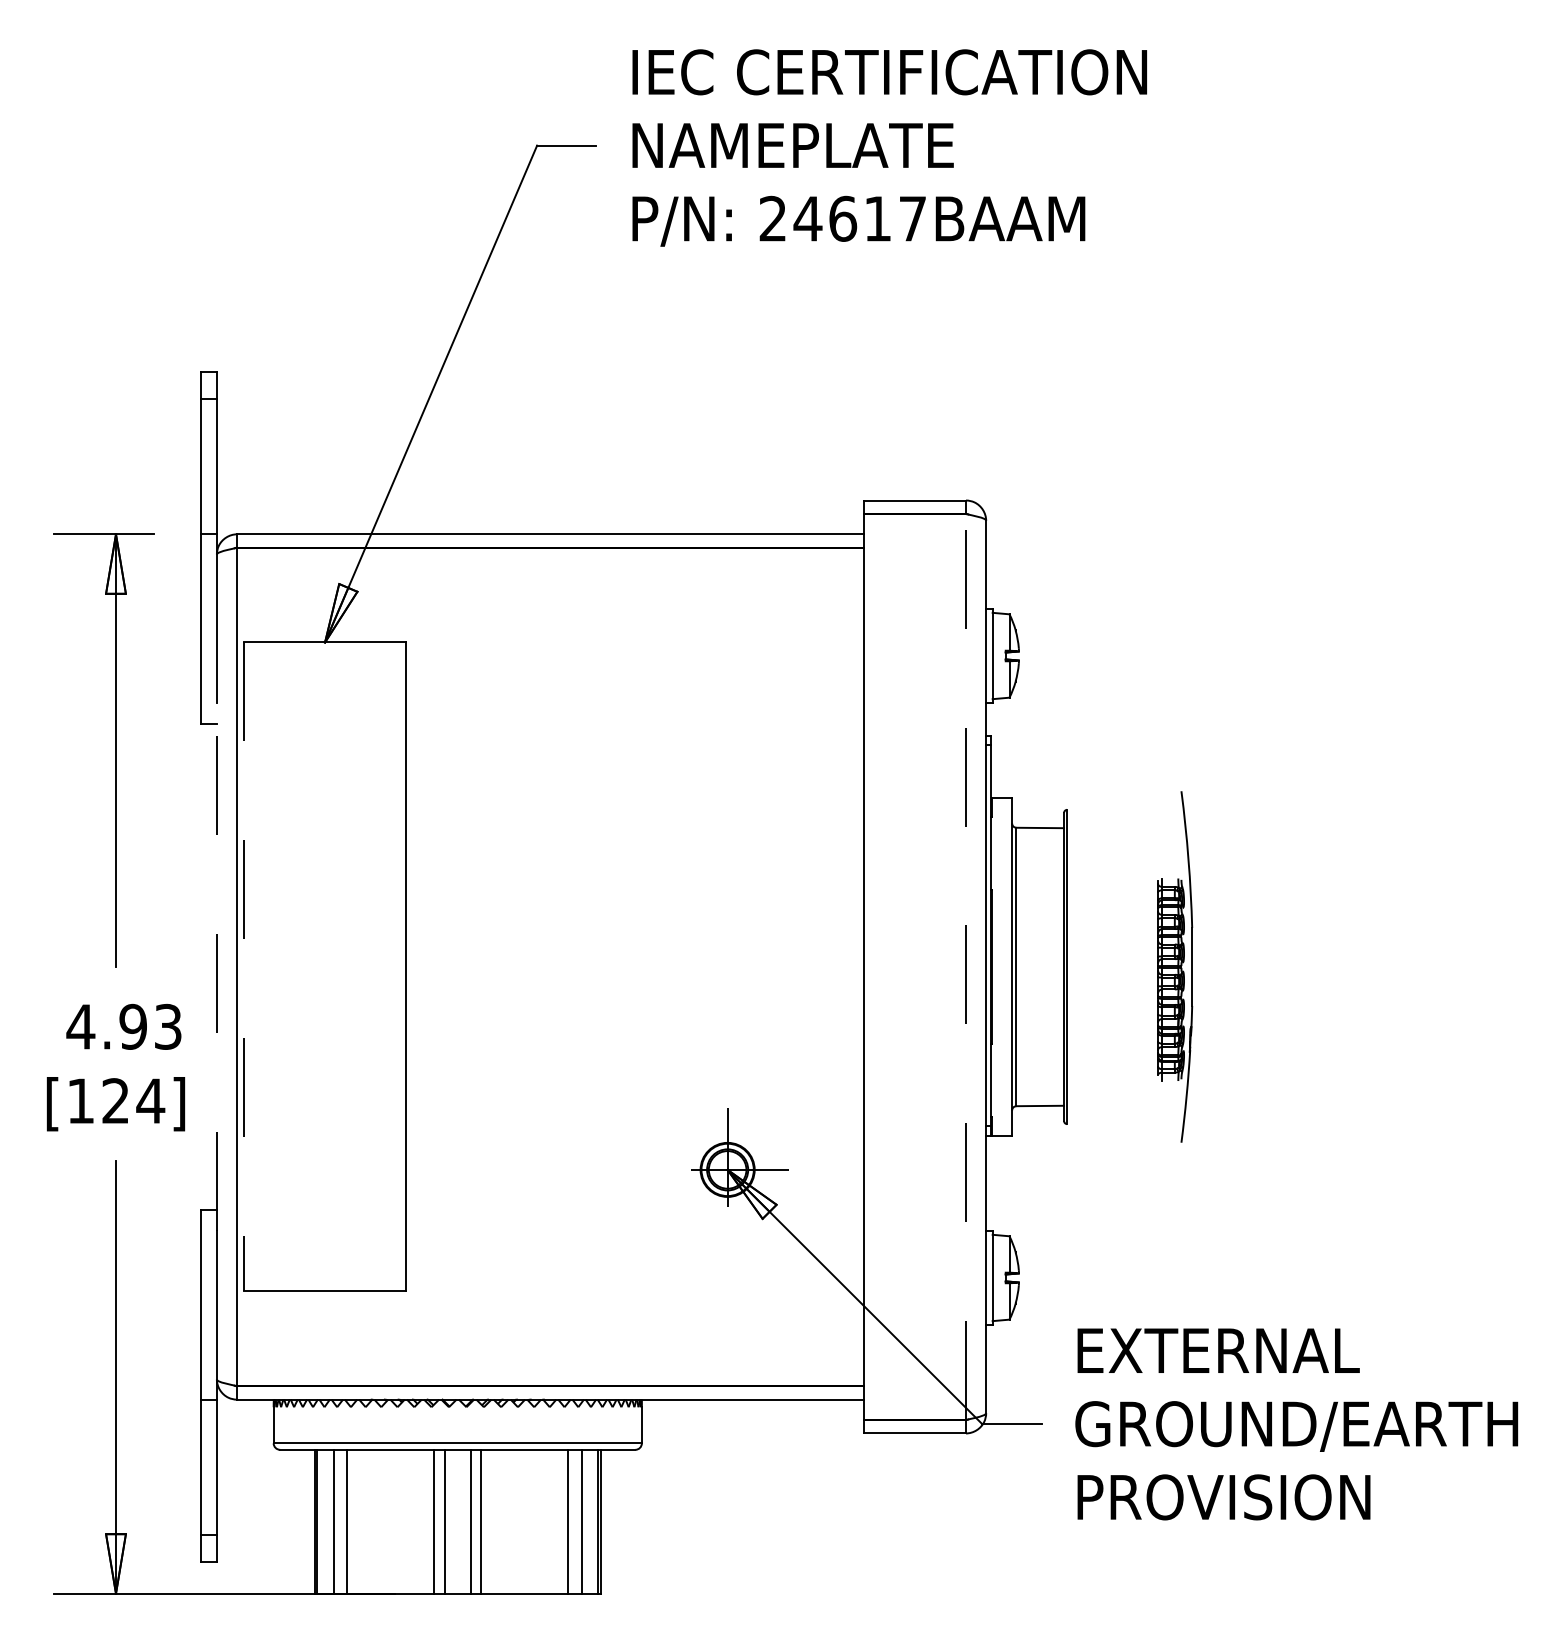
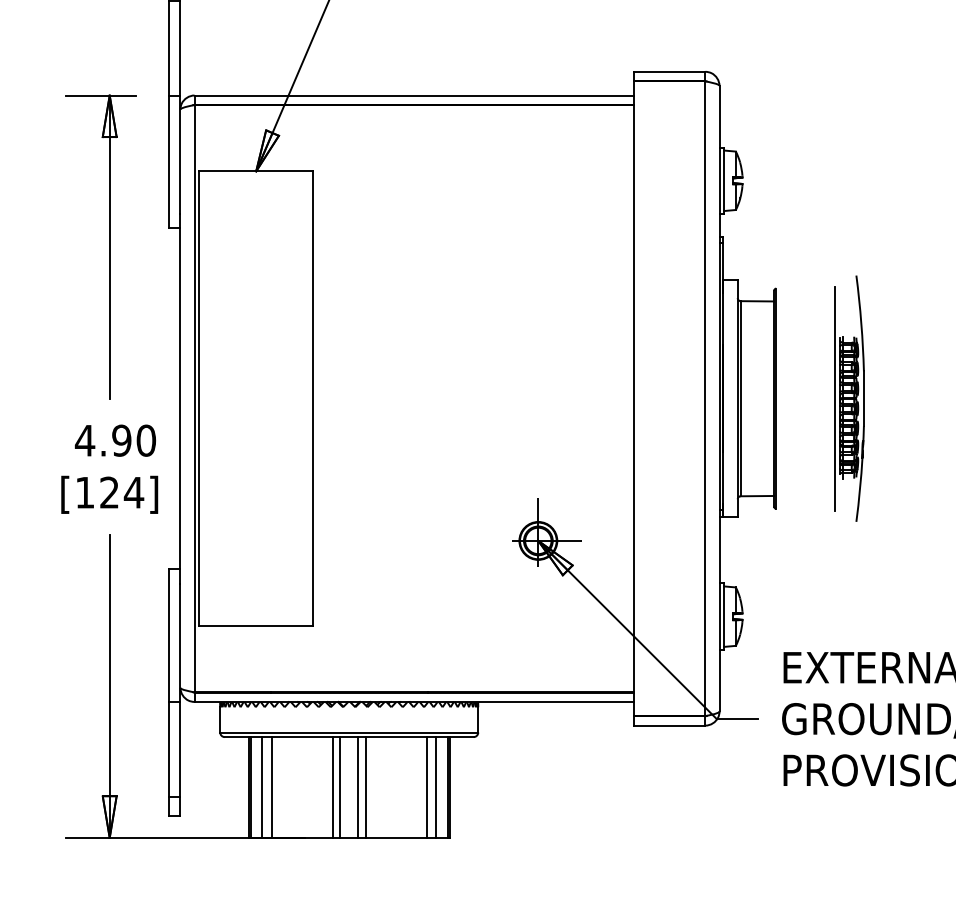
line: (216, 966) -> (180, 398), dashed -> solid
line: (965, 966) -> (705, 398), dashed -> solid
line: (1150, 966) -> (834, 398), added
line: (243, 967) -> (199, 399), dashed -> solid
text: (168, 1026) -> (146, 440), 4.93 -> 4.90

